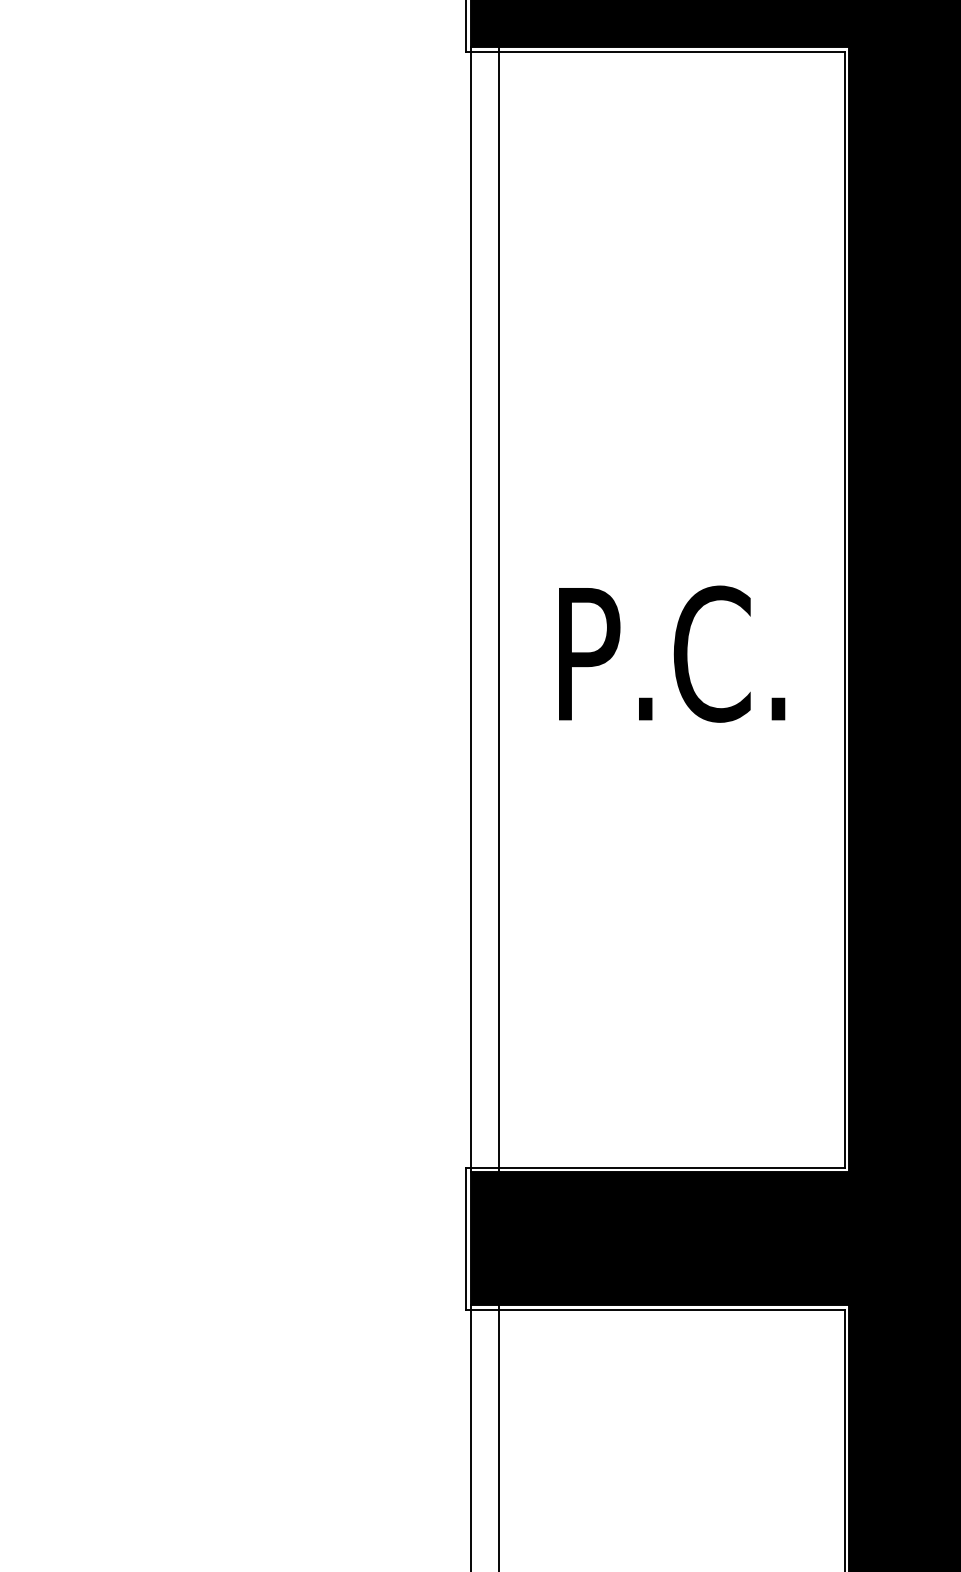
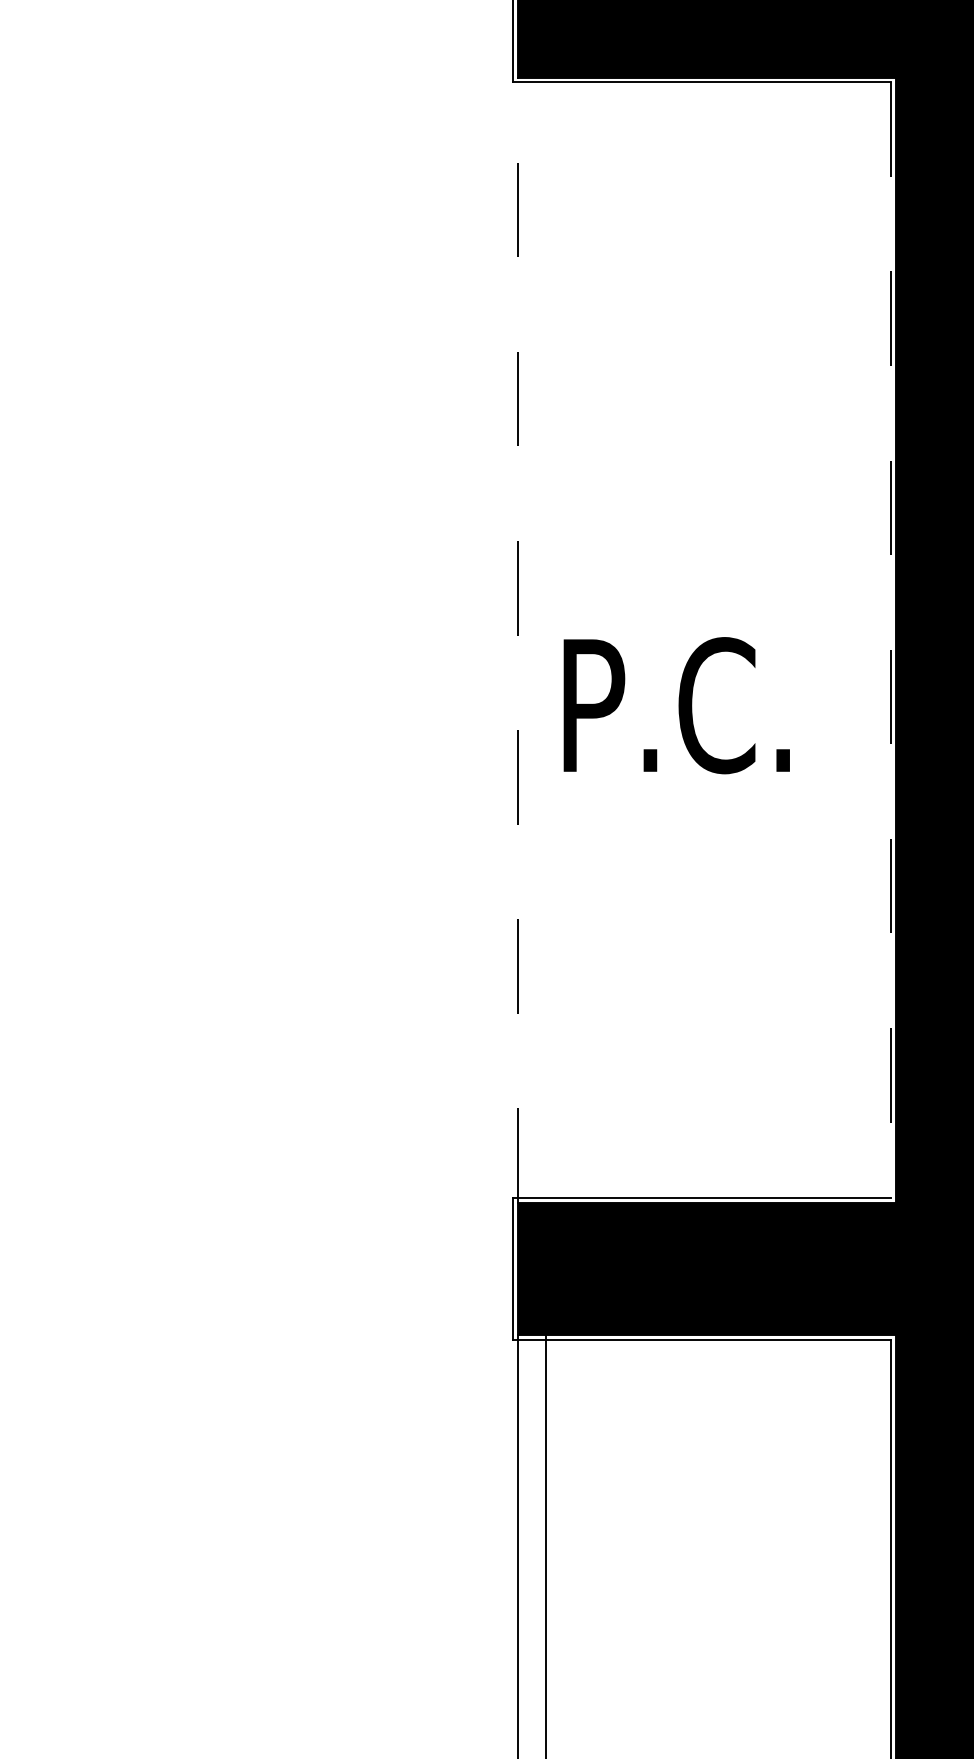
line: (499, 609) -> (546, 639), removed
line: (470, 610) -> (517, 640), solid -> dashed
line: (844, 610) -> (891, 640), solid -> dashed
text: (671, 654) -> (676, 705), moved

